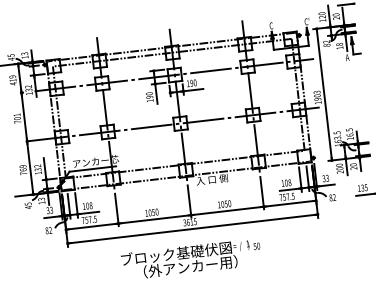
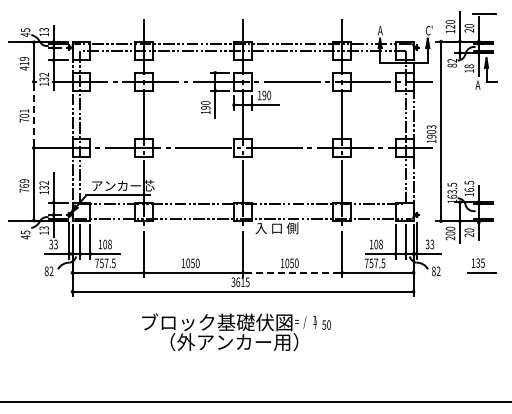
text: (271, 25) -> (380, 30), C -> A
line: (24, 116) -> (33, 114), solid -> dashed
line: (228, 210) -> (293, 272), solid -> dashed

